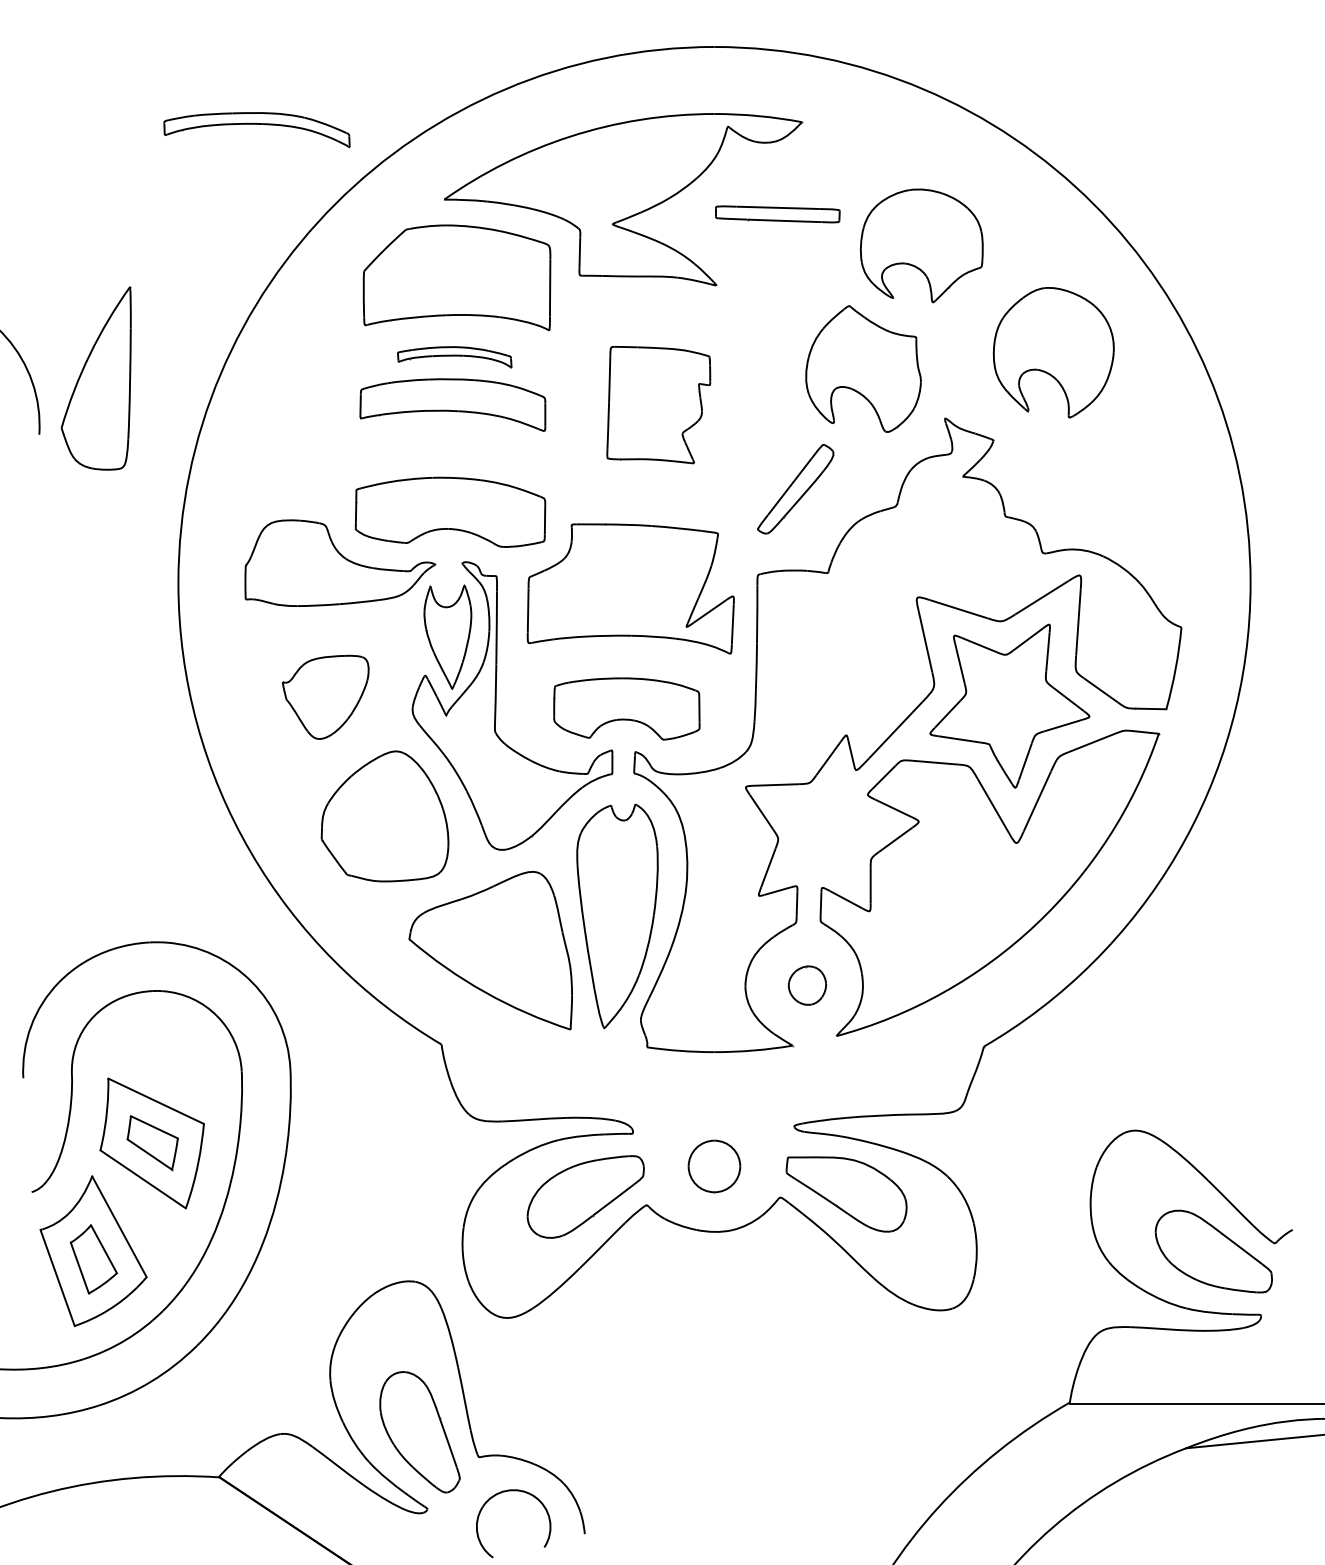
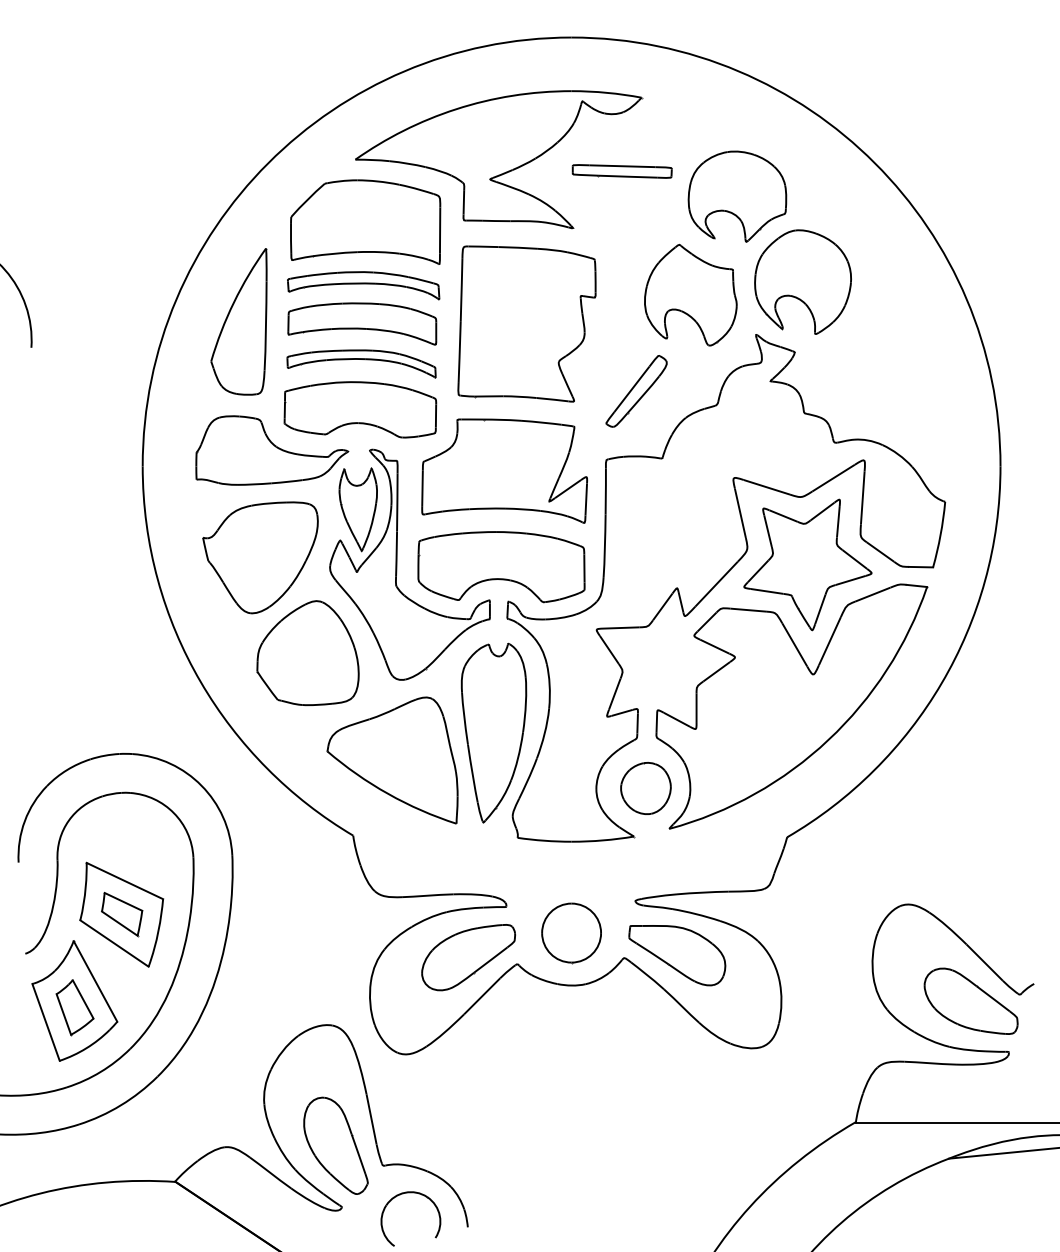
part: (256, 129) -> (361, 363), moved
part: (1053, 351) -> (802, 281), moved
part: (454, 356) -> (363, 285), size x1.67
part: (95, 378) -> (238, 321), moved
part: (658, 404) -> (526, 323), size x1.67
part: (325, 696) -> (260, 557), size x1.67
part: (626, 709) -> (501, 567), size x1.43
part: (806, 985) -> (645, 788), size x1.67
part: (714, 1166) -> (571, 933), size x1.43

